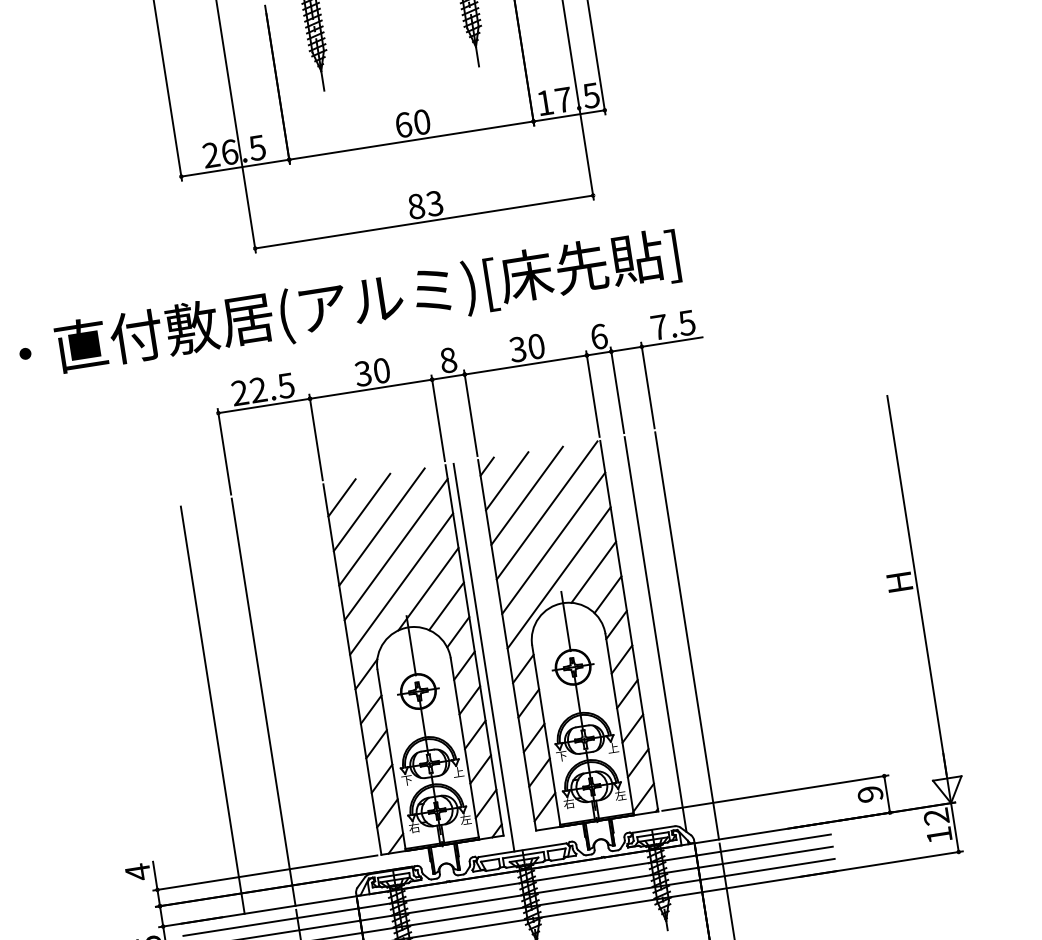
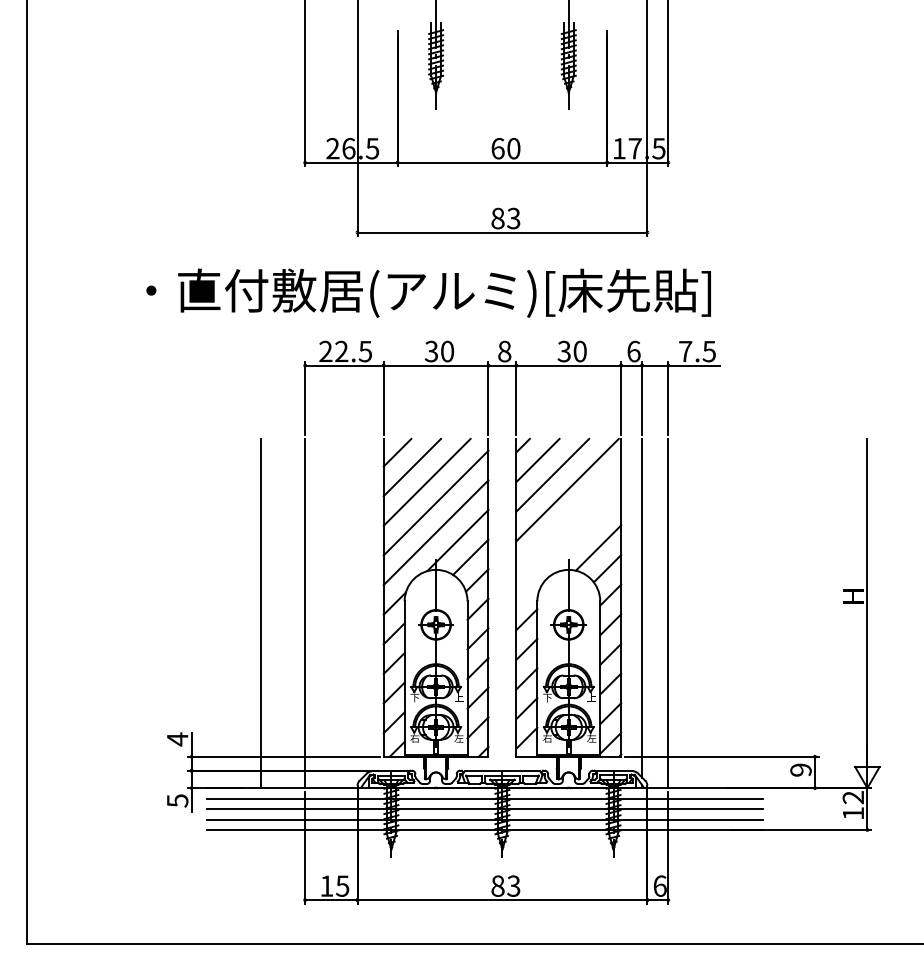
line: (553, 543) -> (568, 518), removed
line: (558, 577) -> (568, 547), removed
line: (483, 656) -> (495, 604), removed

